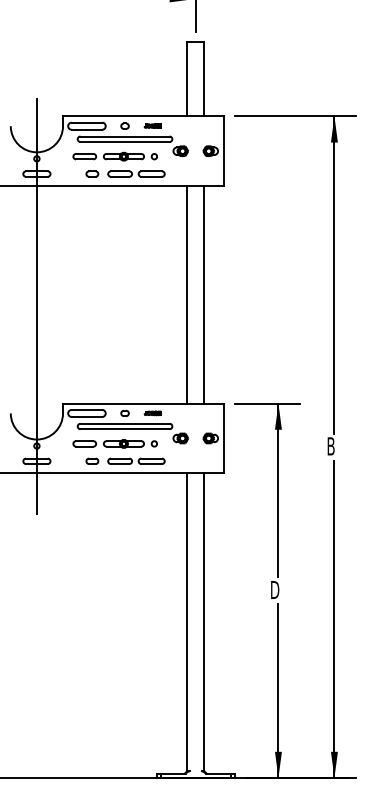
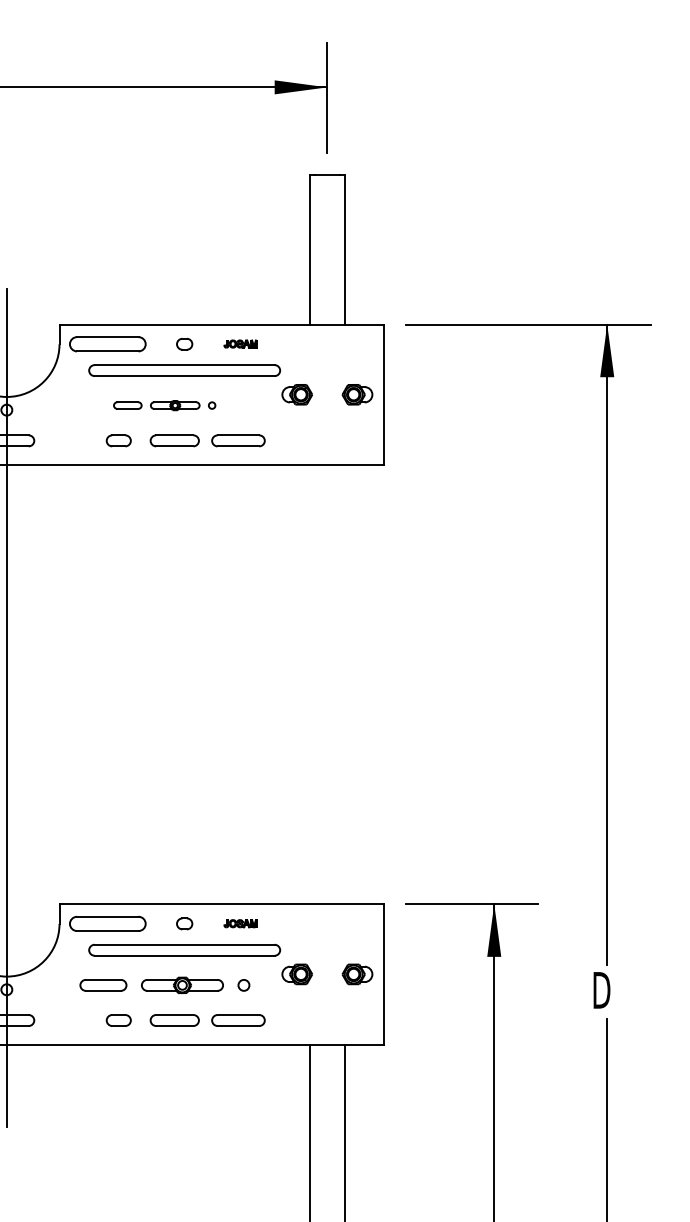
part: (114, 156) -> (163, 405), size x0.6
line: (187, 294) -> (310, 683), removed
line: (204, 294) -> (345, 683), removed
text: (332, 446) -> (603, 990), B -> D

